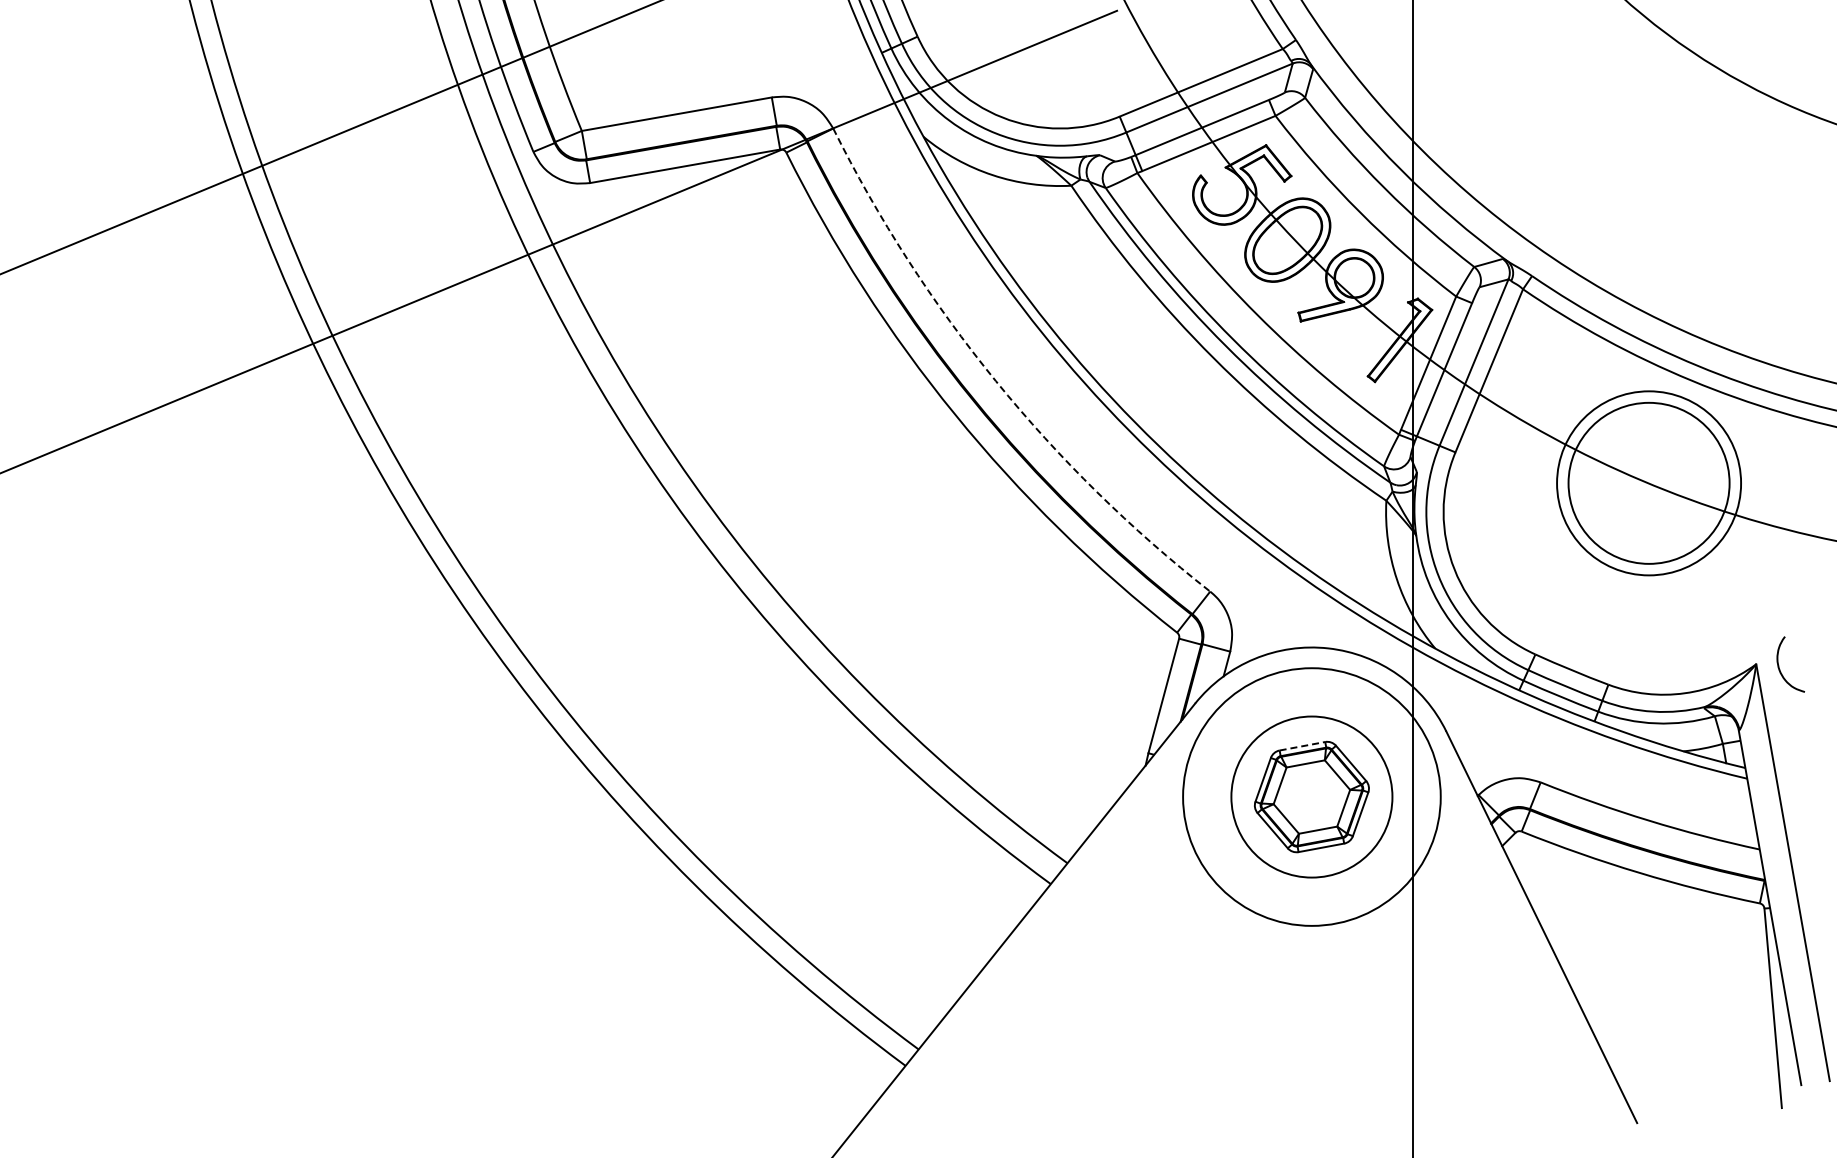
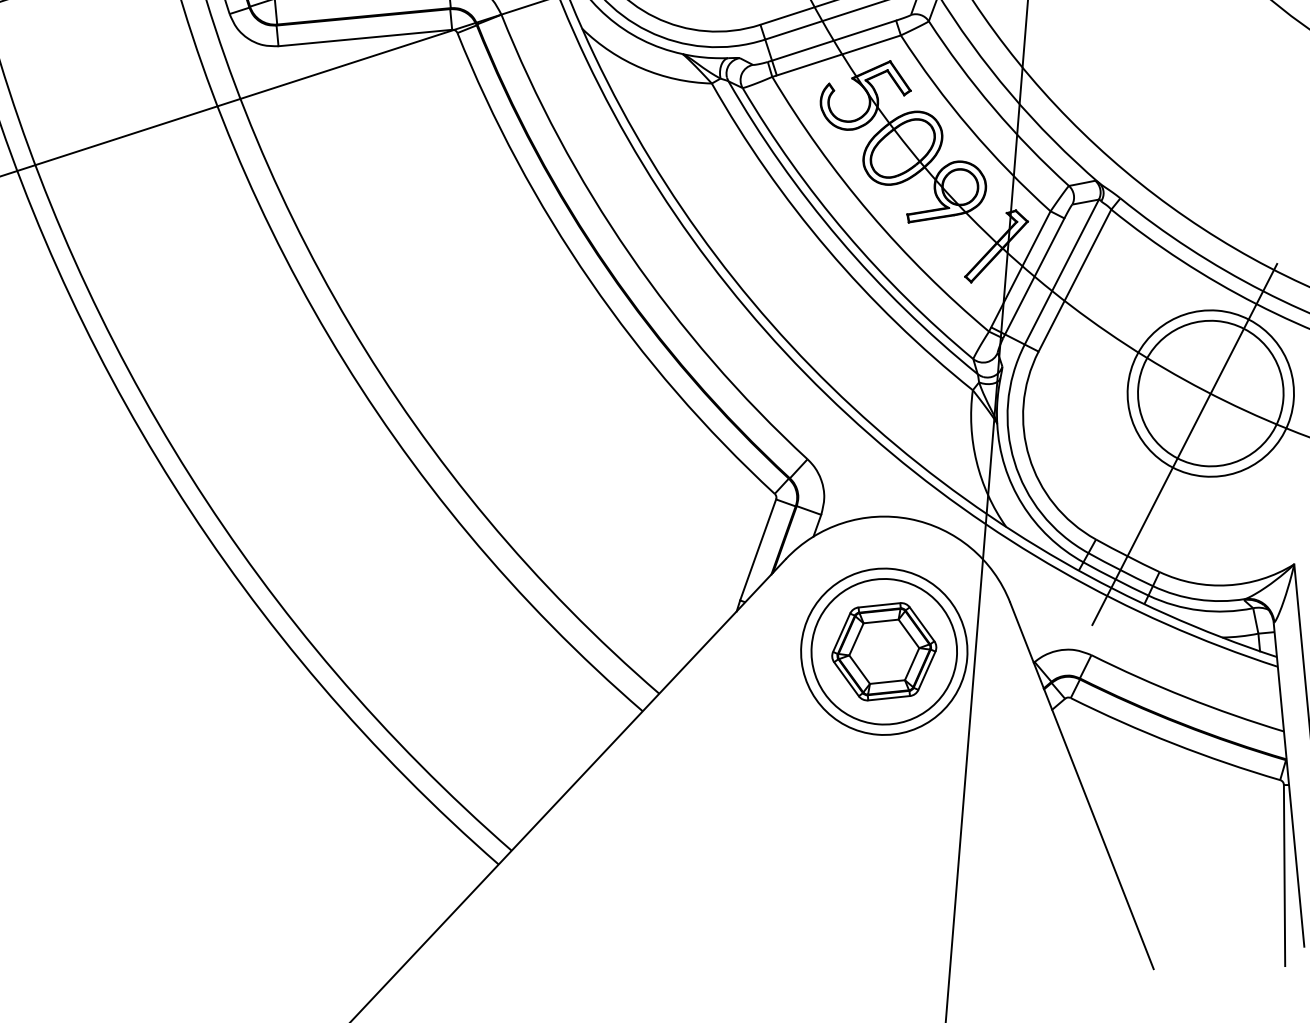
arc: (995, 381) -> (629, 254), dashed -> solid
line: (1624, 541) -> (1184, 444), added
line: (1302, 746) -> (879, 605), dashed -> solid
circle: (1311, 797) -> (883, 652), size x0.71

